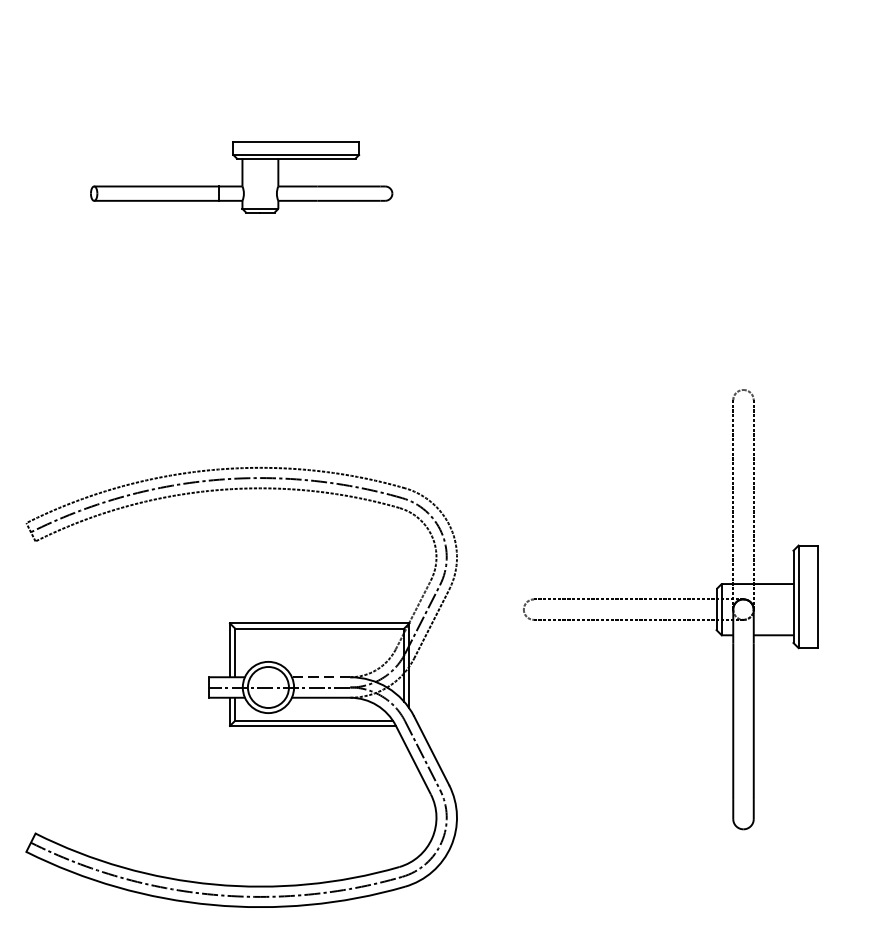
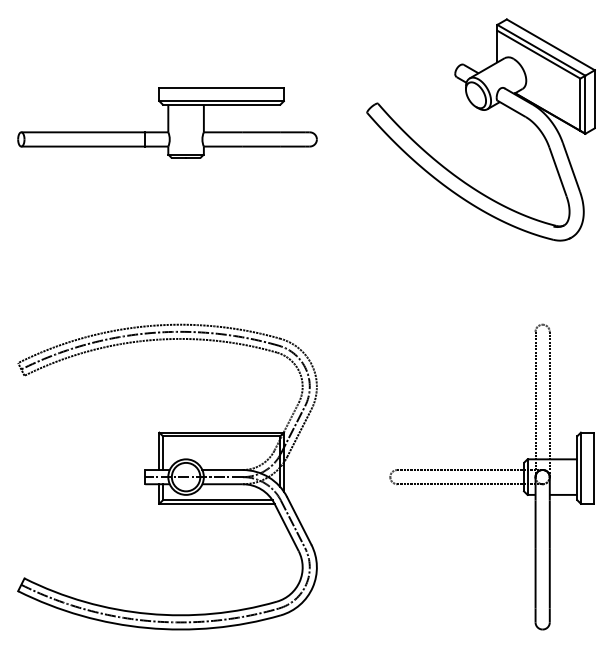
part: (692, 159) -> (480, 110), added
part: (241, 176) -> (167, 122), size x1.43
part: (669, 608) -> (491, 476), moved
line: (320, 677) -> (222, 470), dashed -> solid

